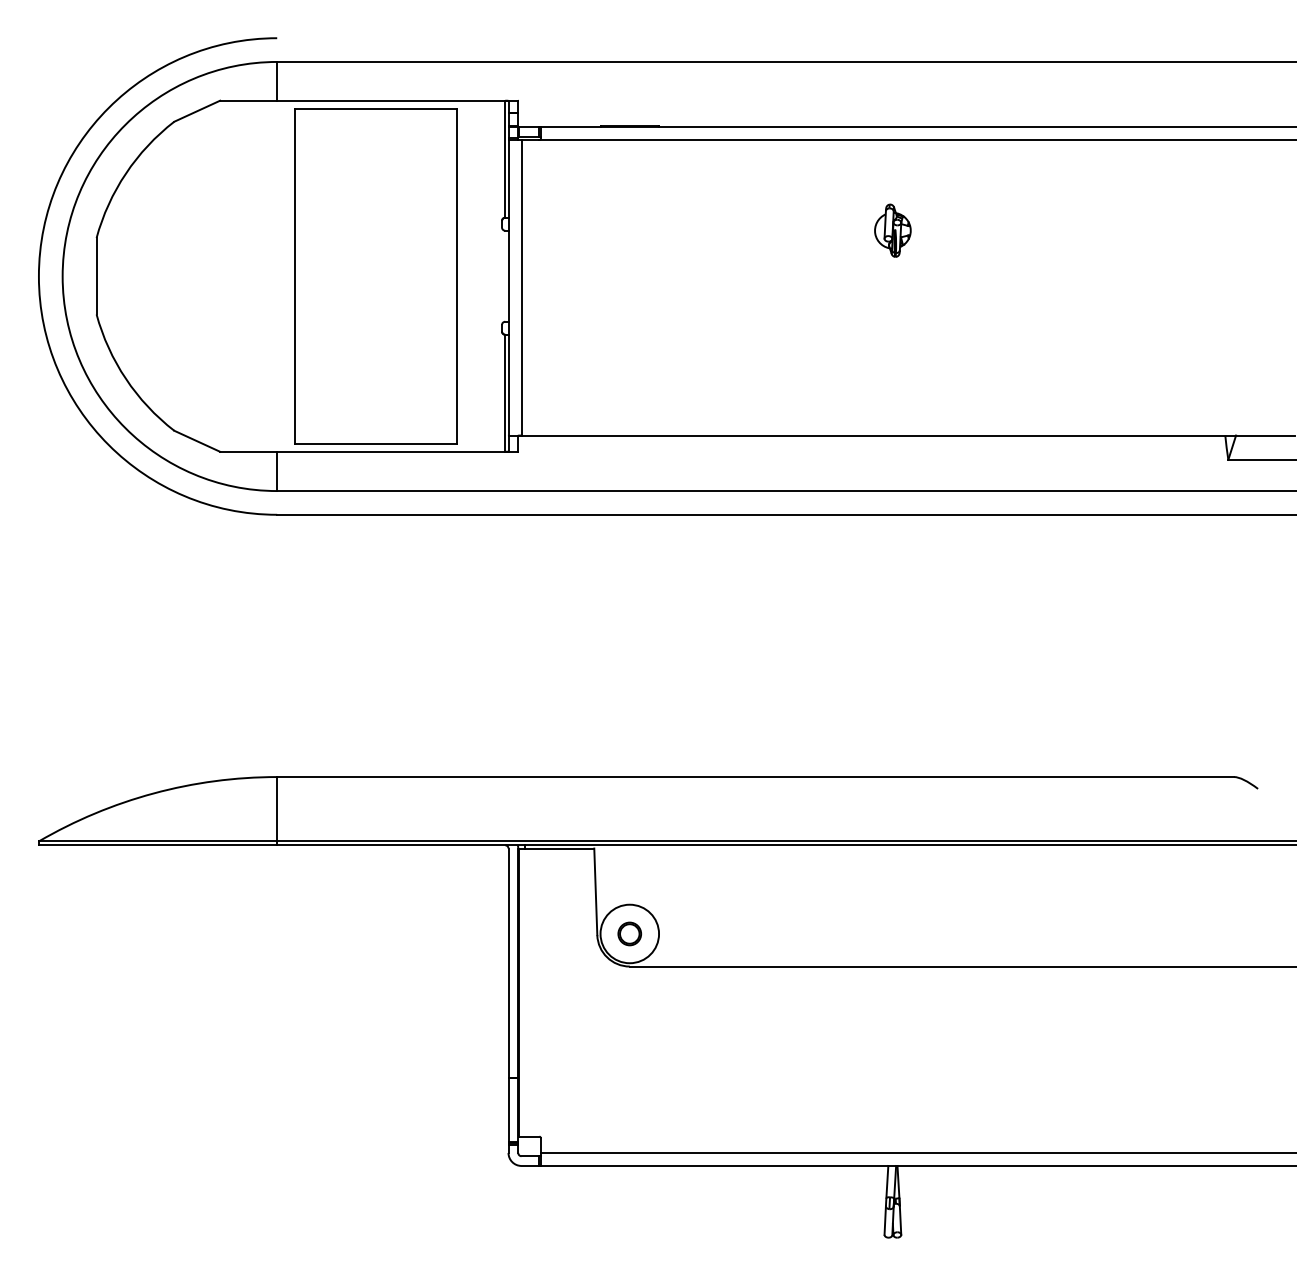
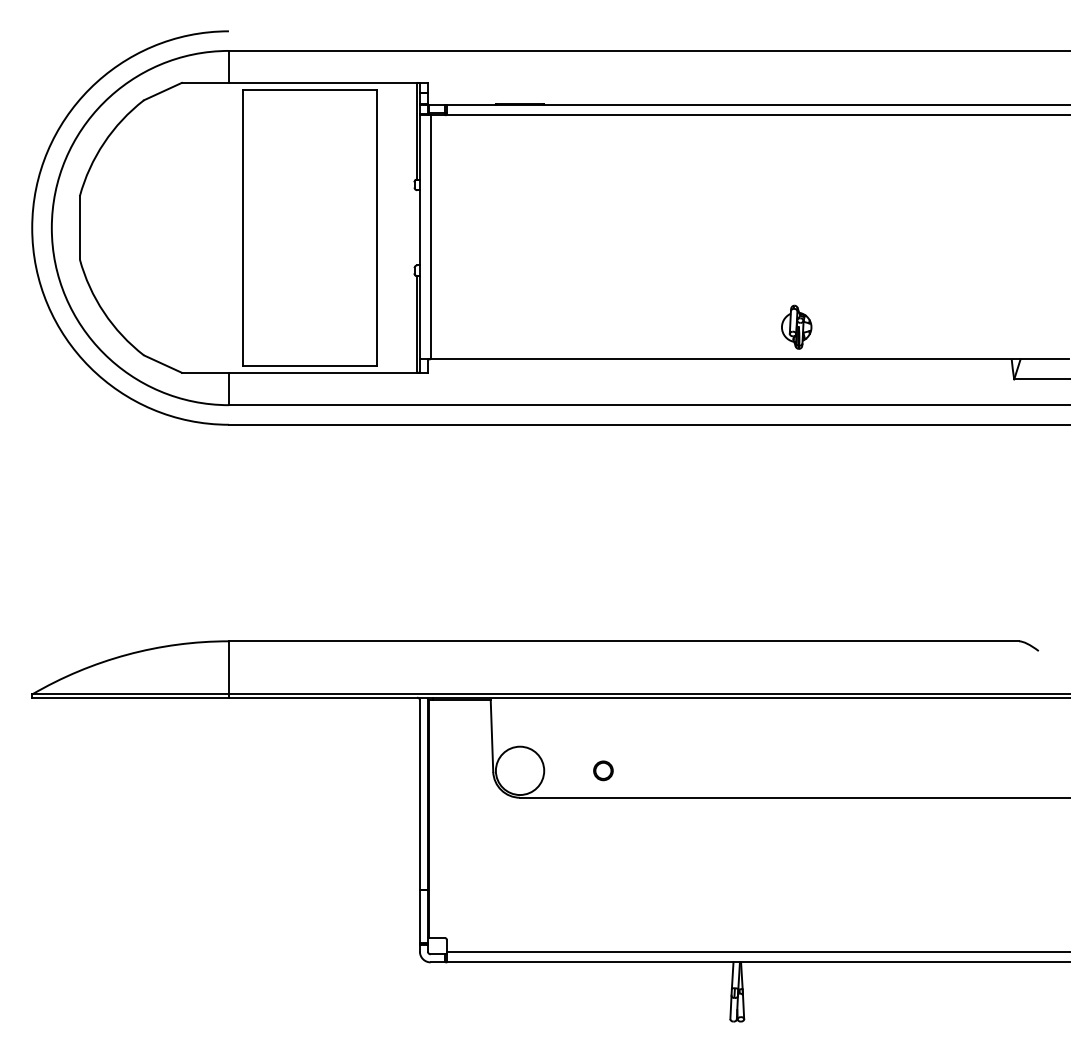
part: (892, 230) -> (796, 327), moved
part: (629, 933) -> (603, 770), moved

